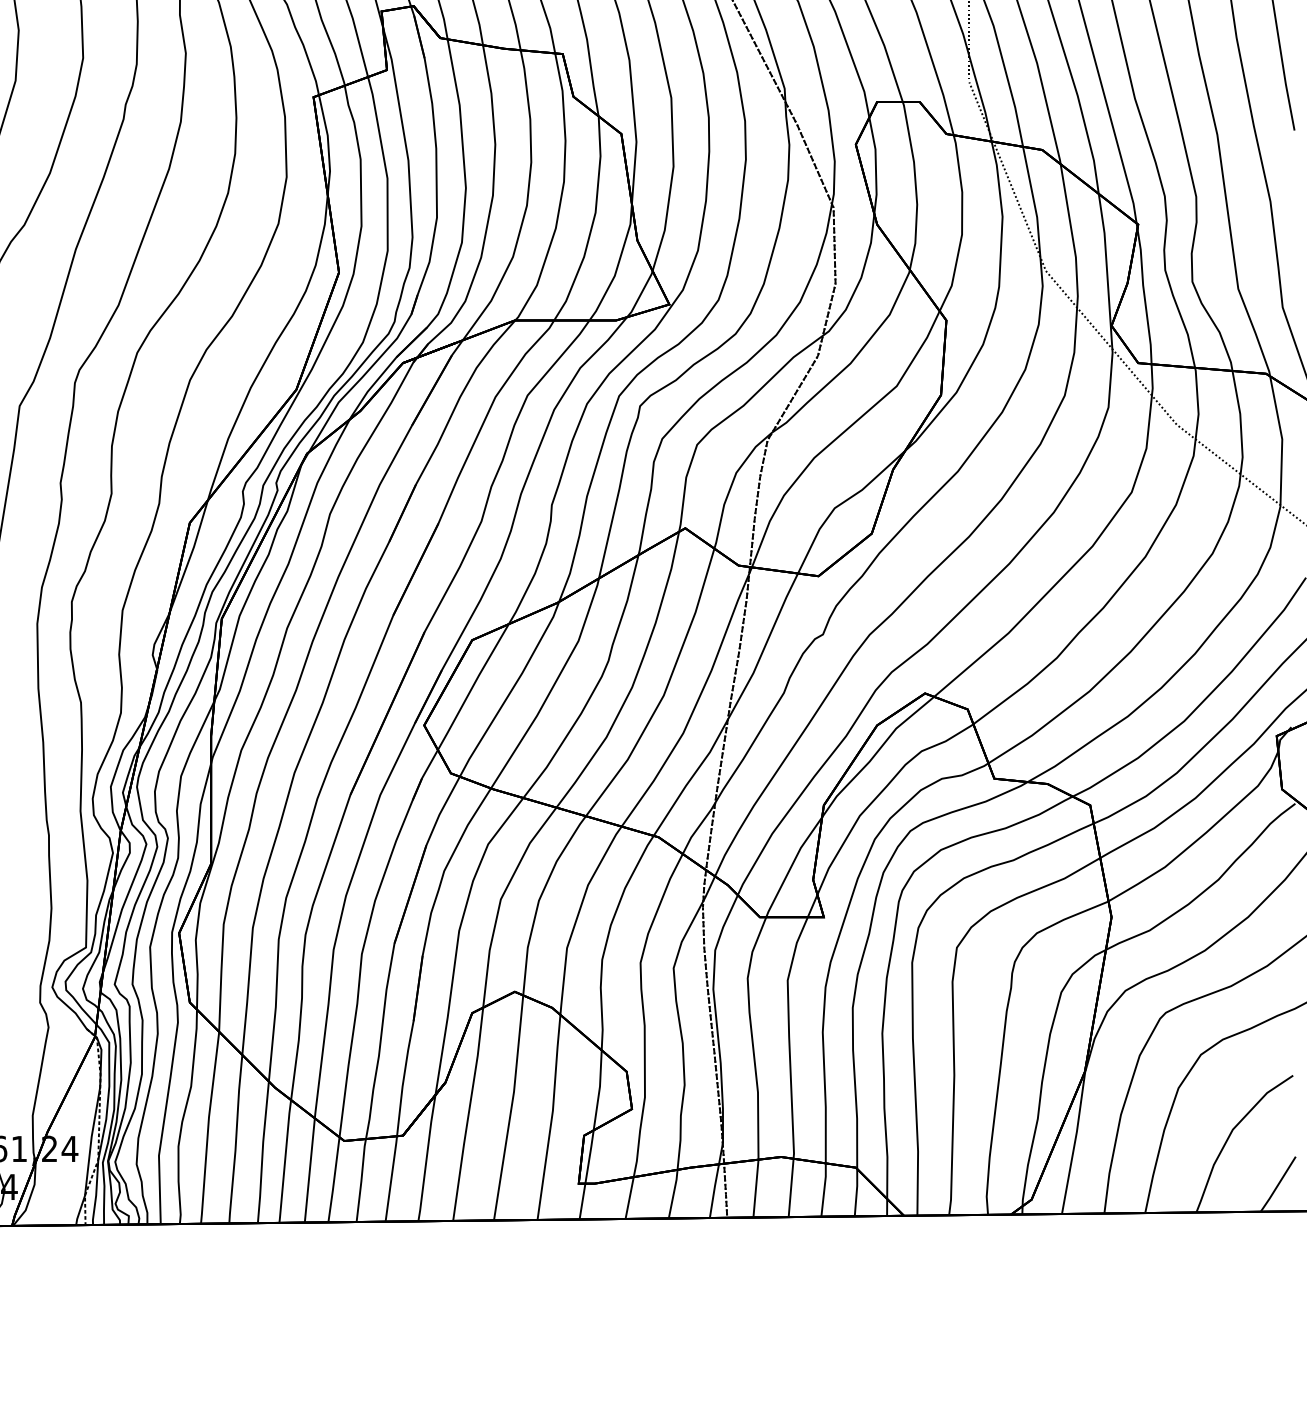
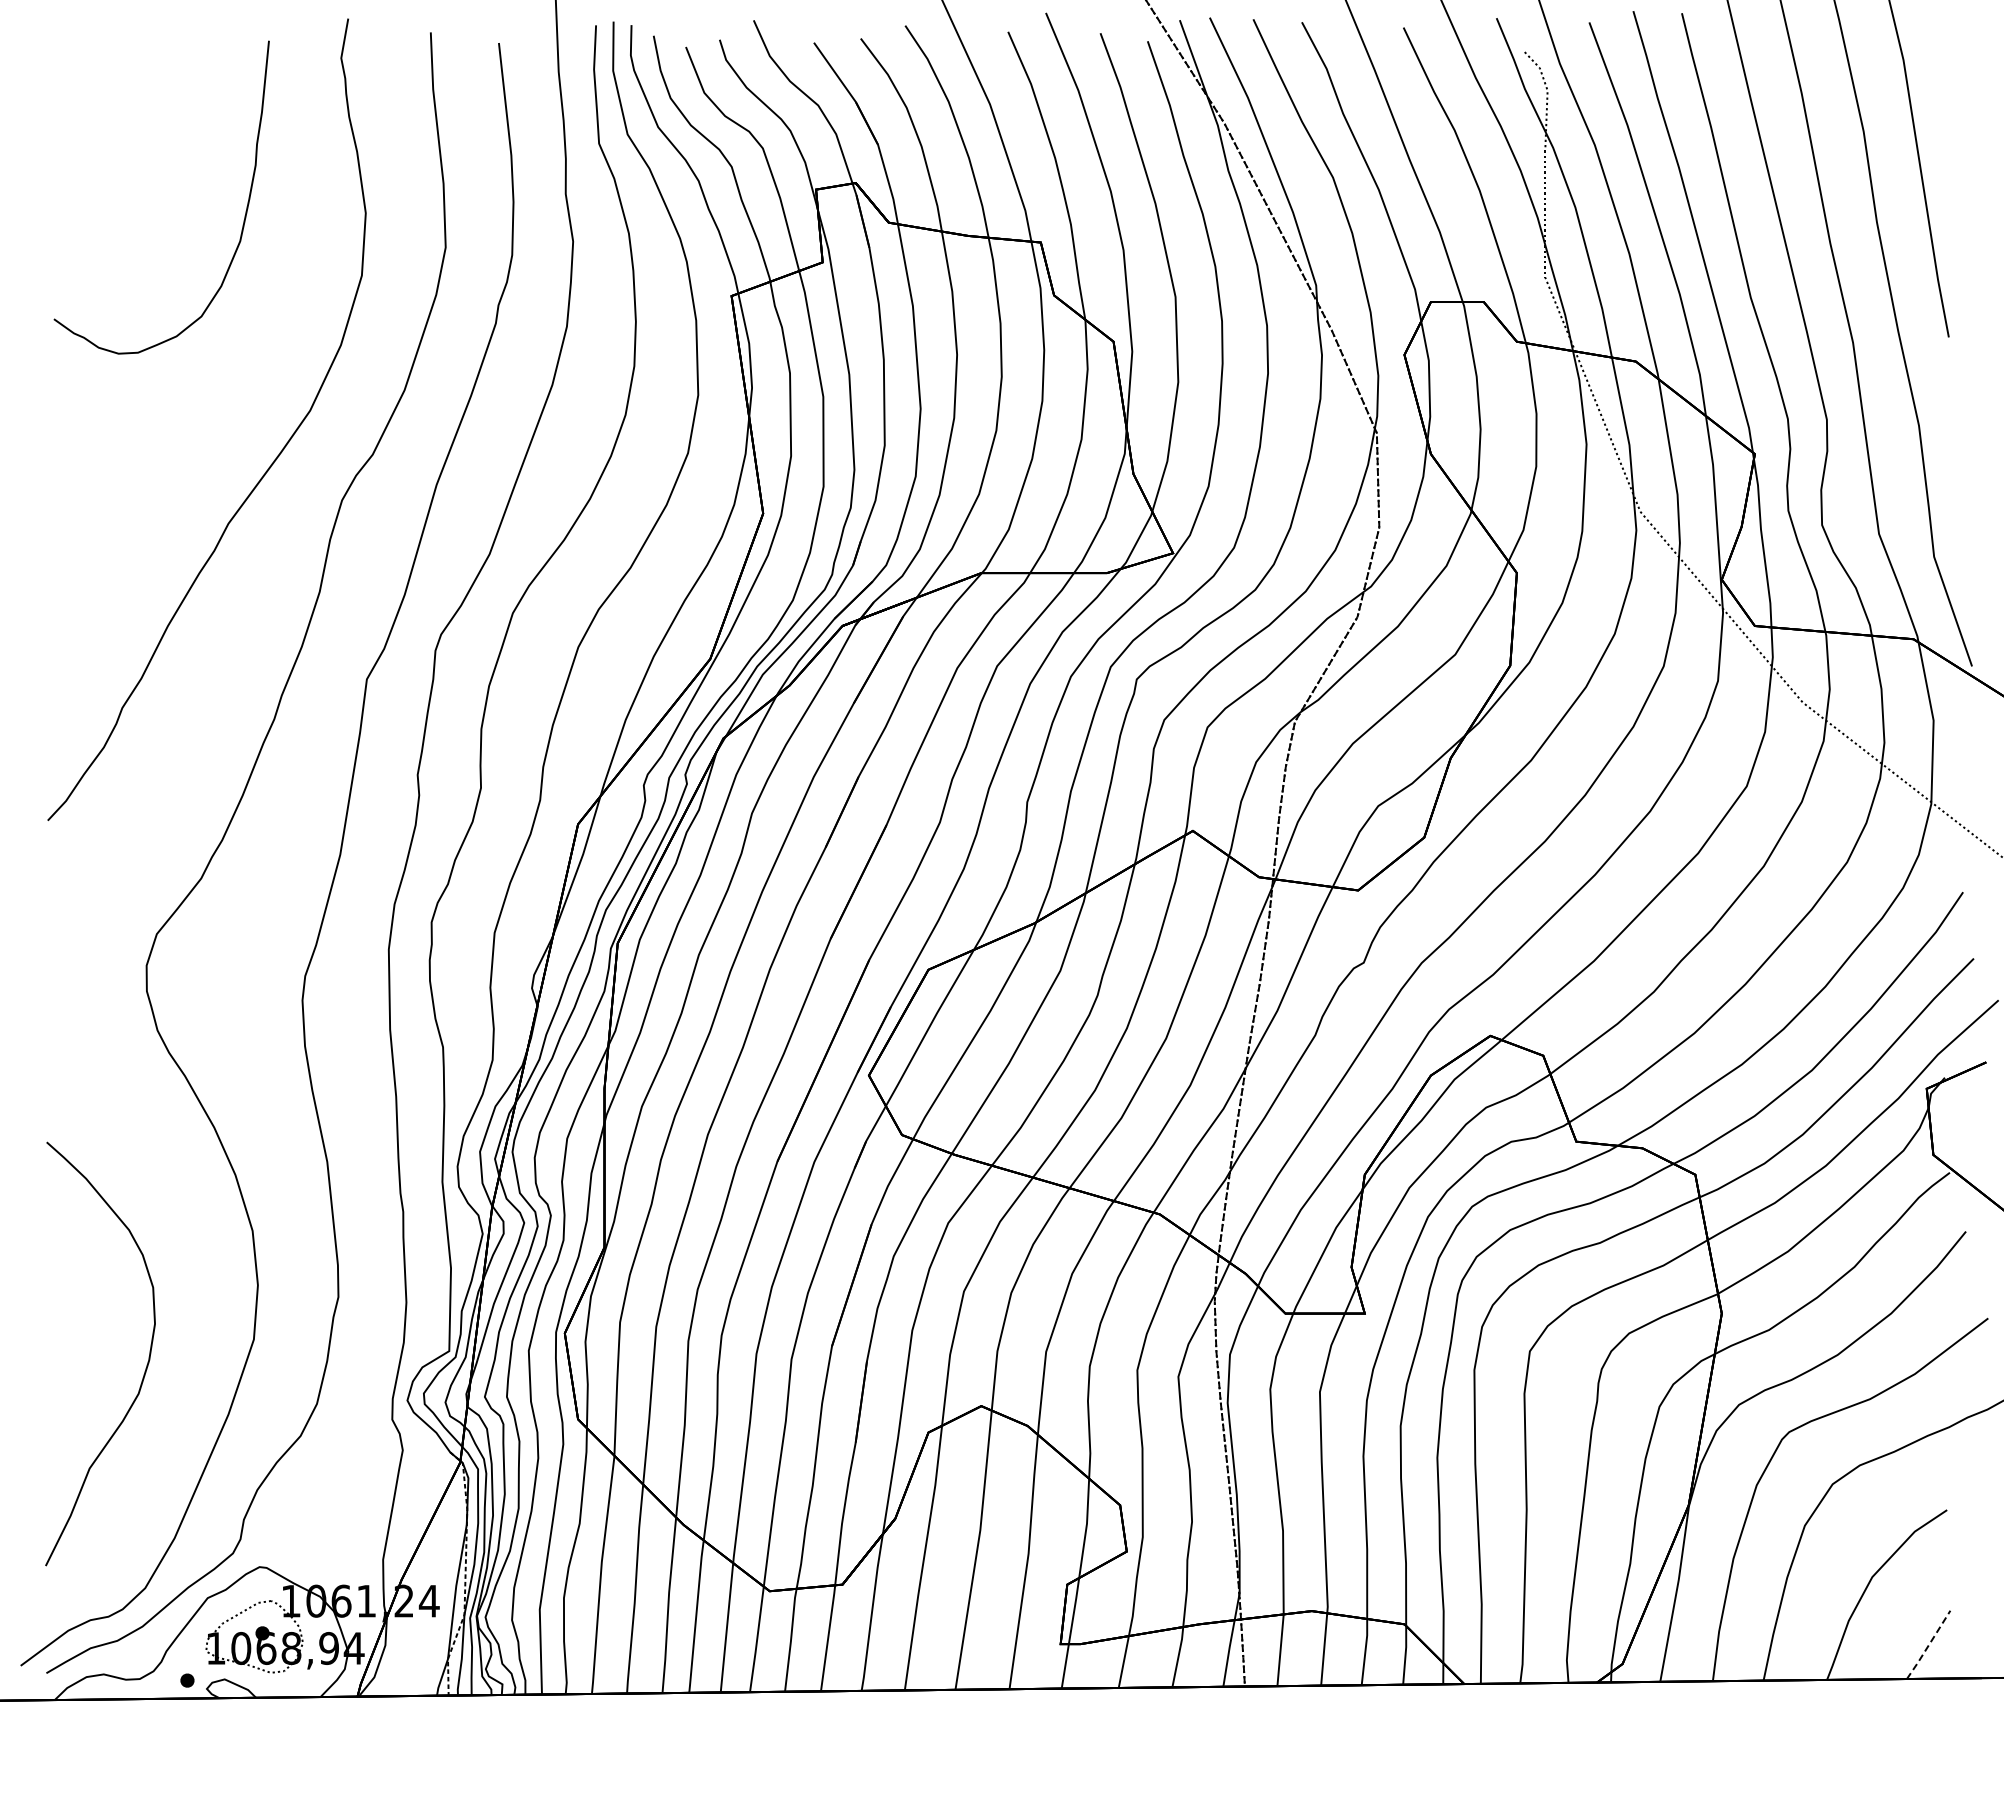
line: (1278, 1184) -> (1928, 1645), solid -> dashed

